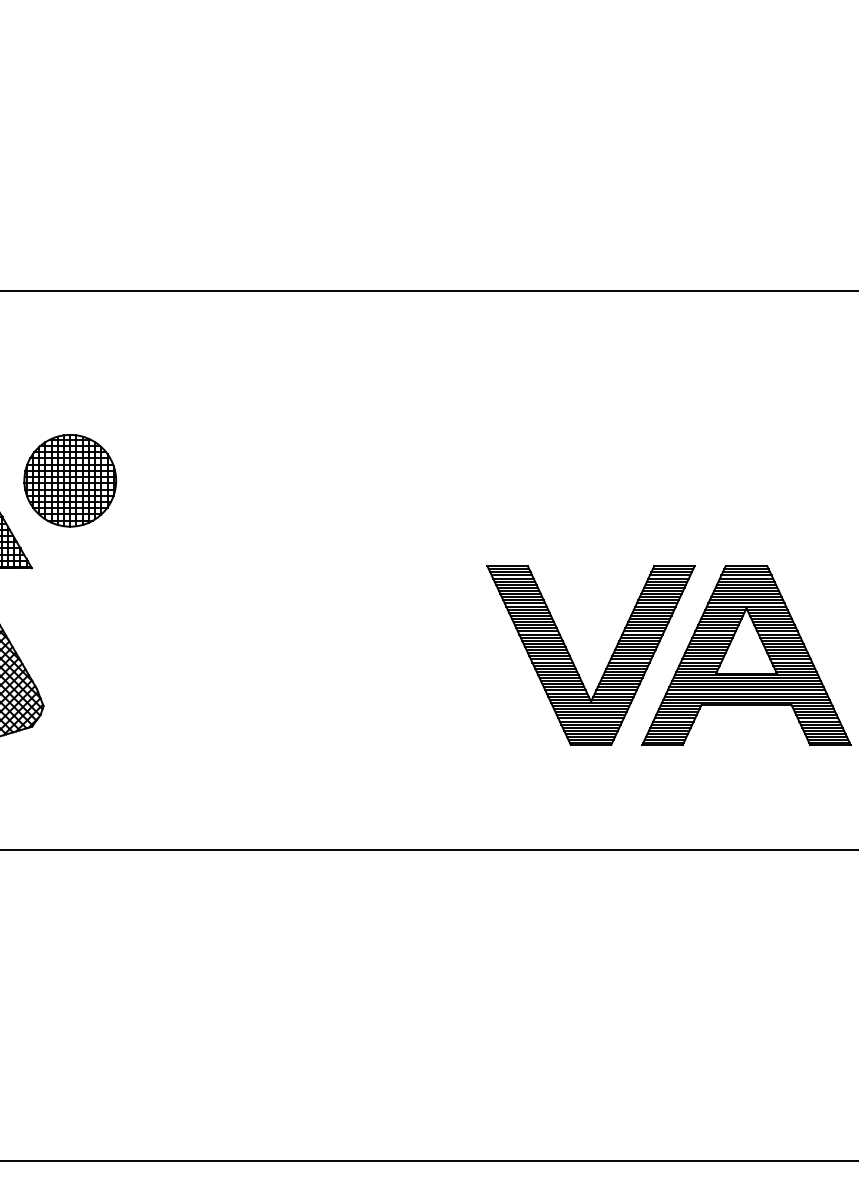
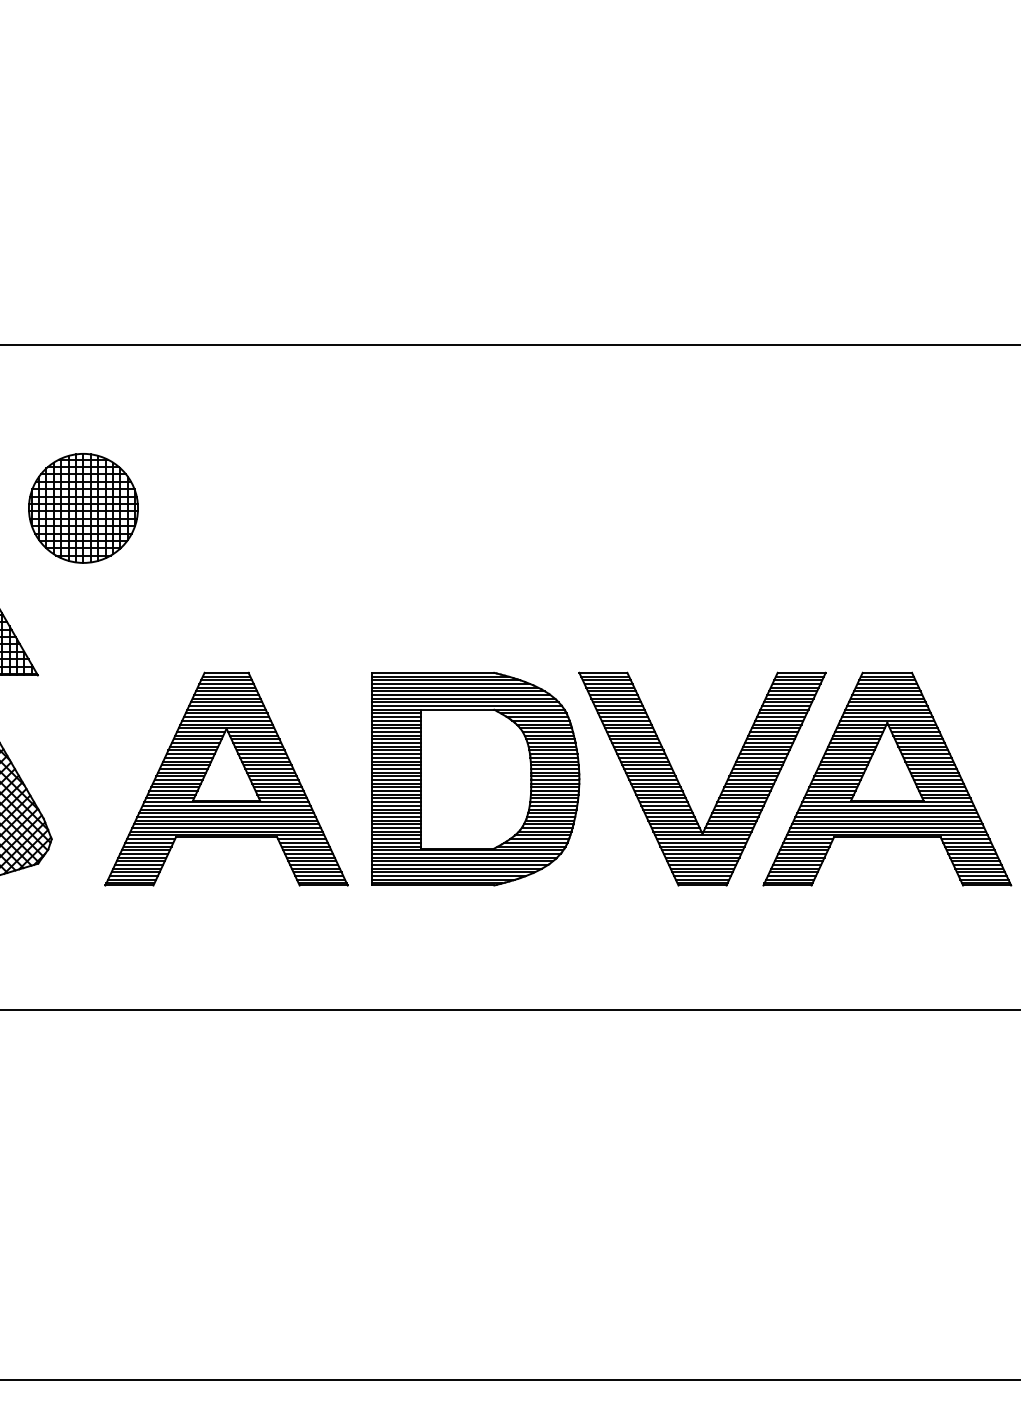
part: (69, 480) -> (82, 508), moved
part: (190, 655) -> (226, 779), added
part: (400, 655) -> (476, 779), added

